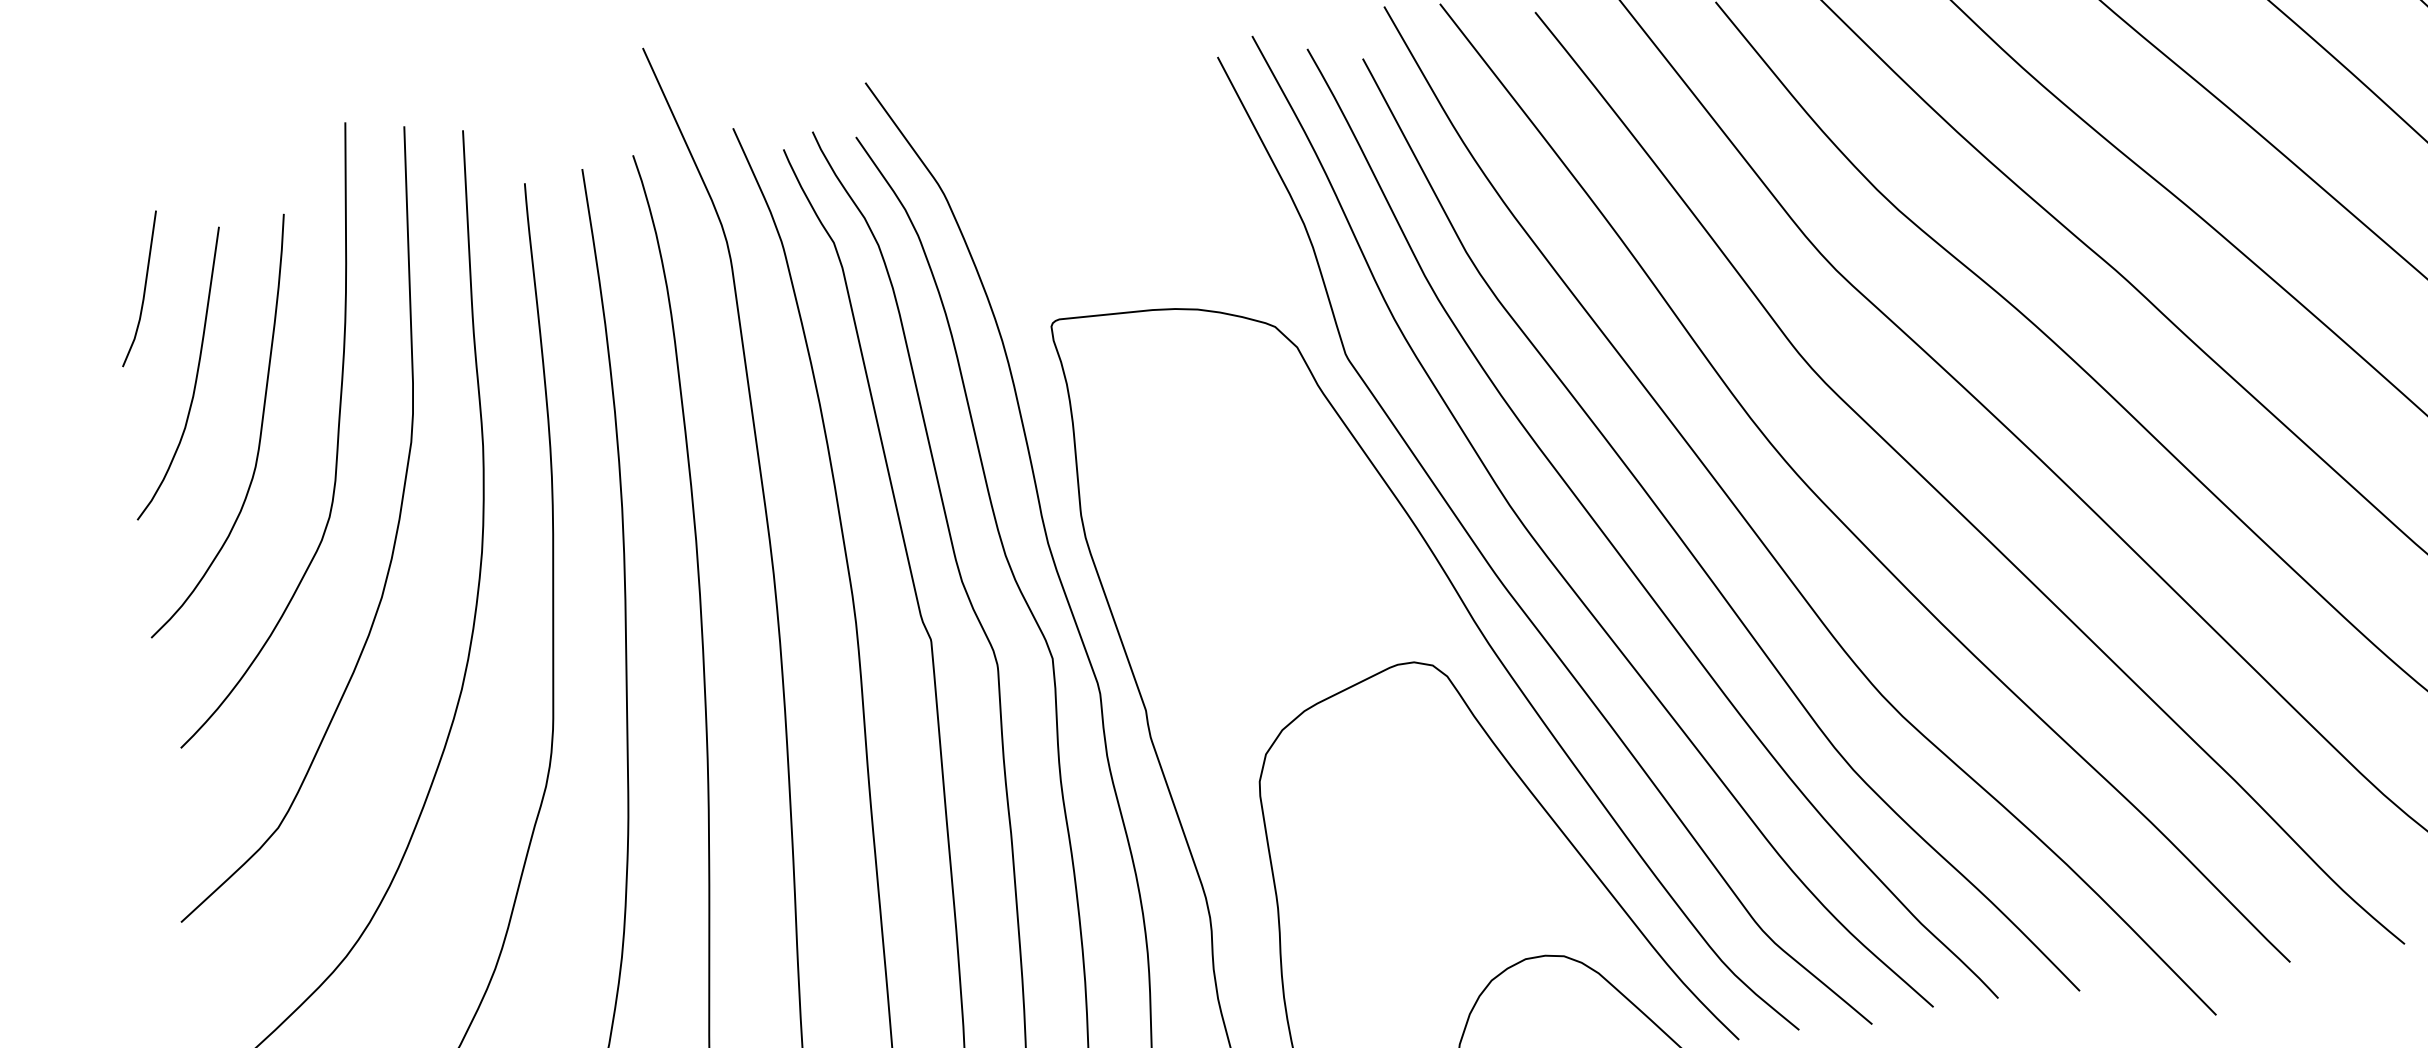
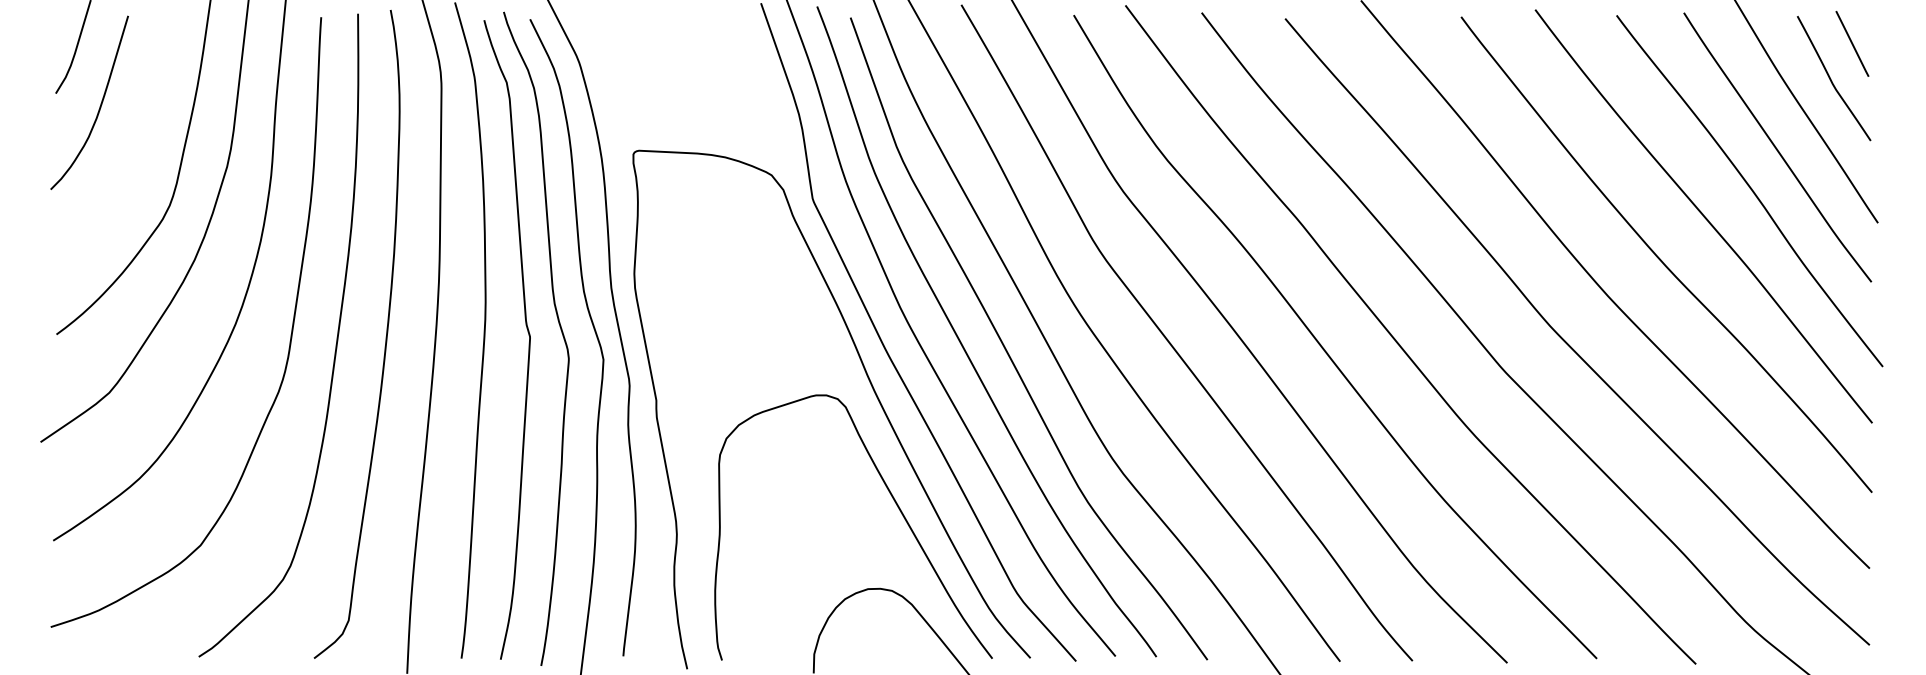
curve: (259, 430) -> (134, 145), removed

